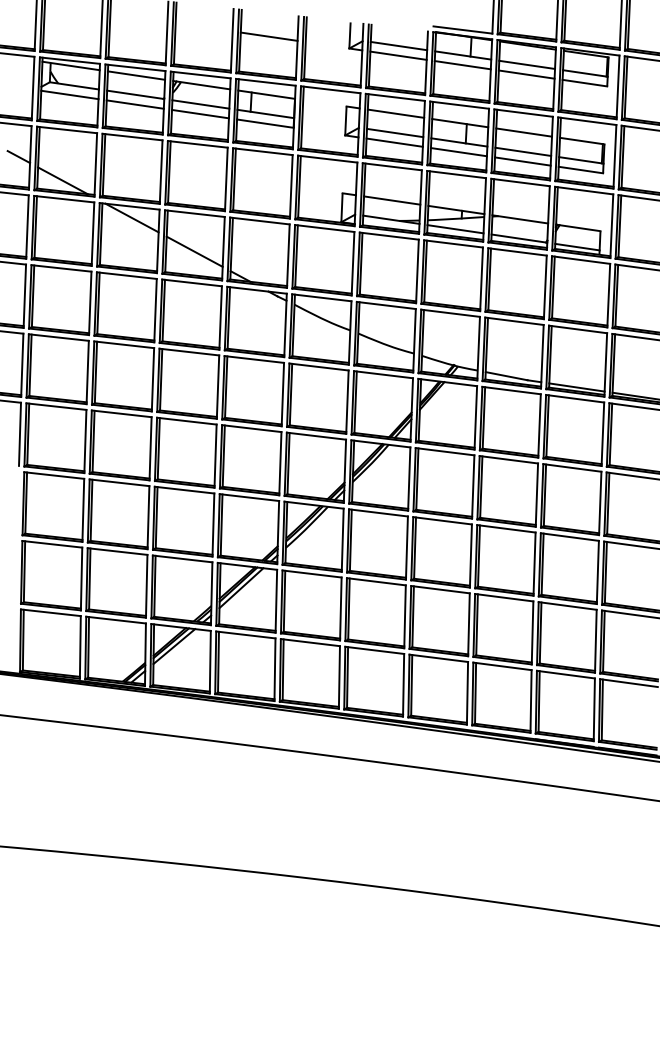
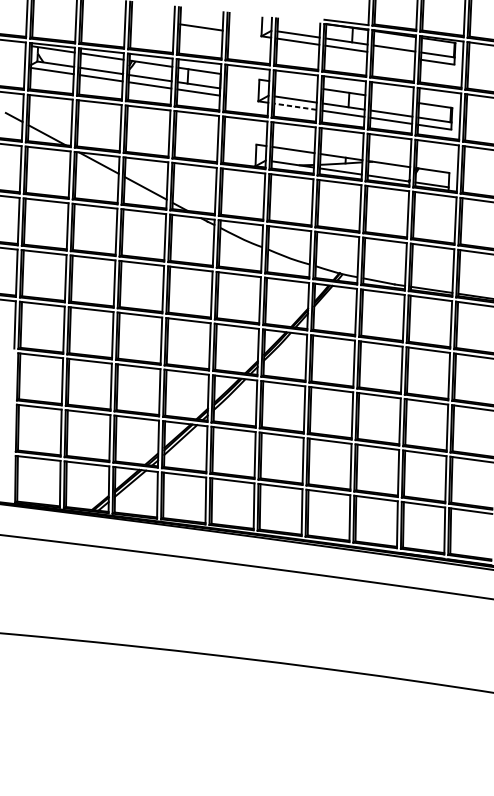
line: (526, 74) -> (394, 55), removed
line: (395, 113) -> (296, 84), removed
line: (524, 132) -> (392, 99), removed
line: (394, 142) -> (295, 106), solid -> dashed

